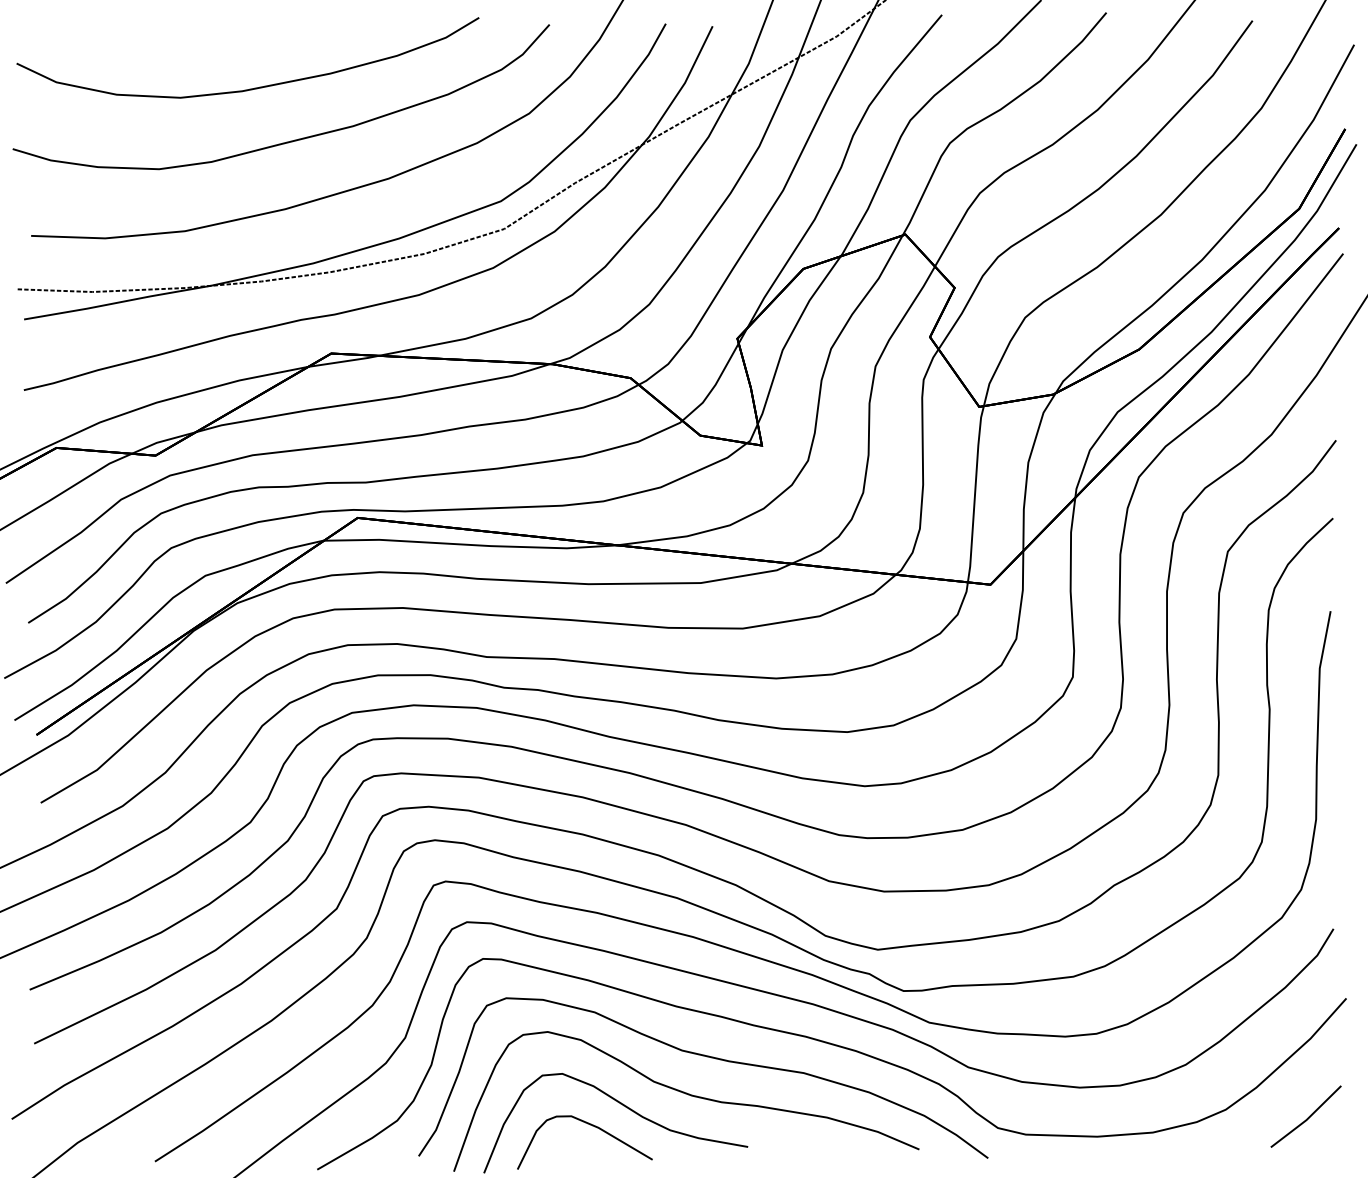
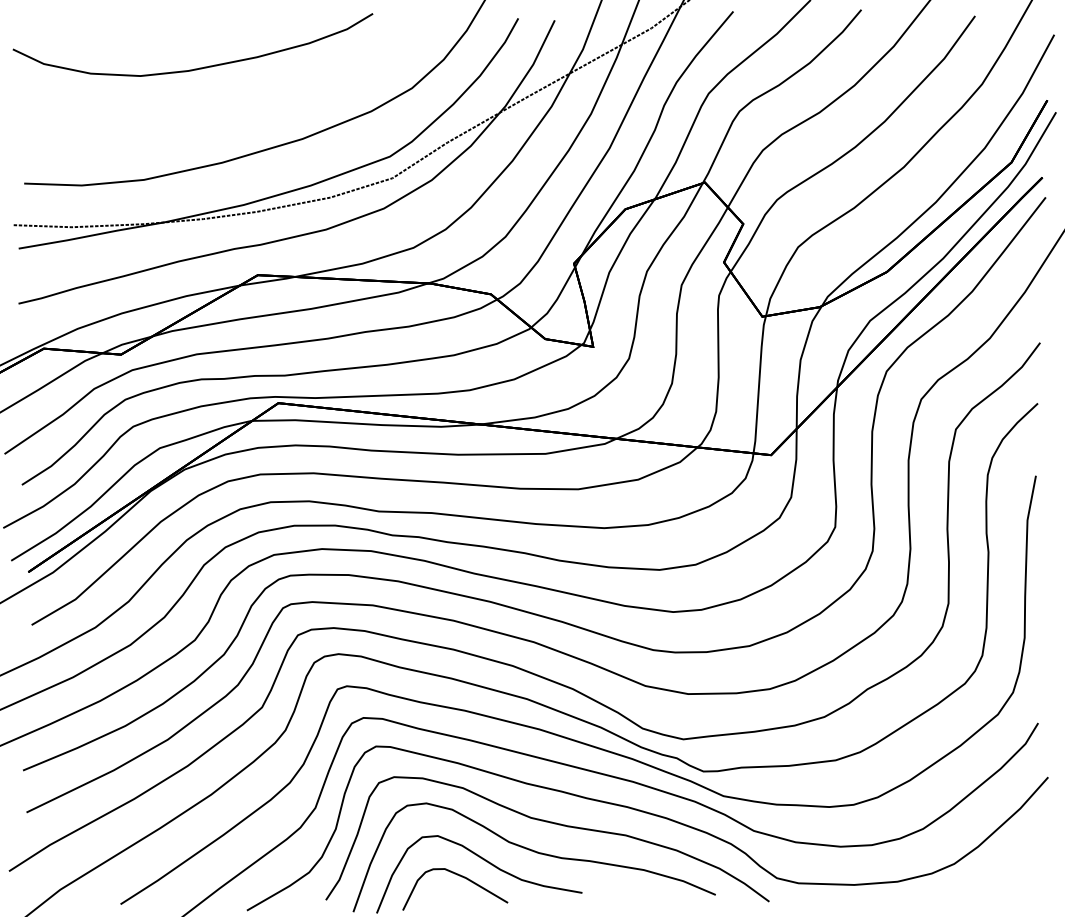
curve: (290, 140) -> (226, 109), removed
line: (1307, 1117) -> (1017, 869), removed

